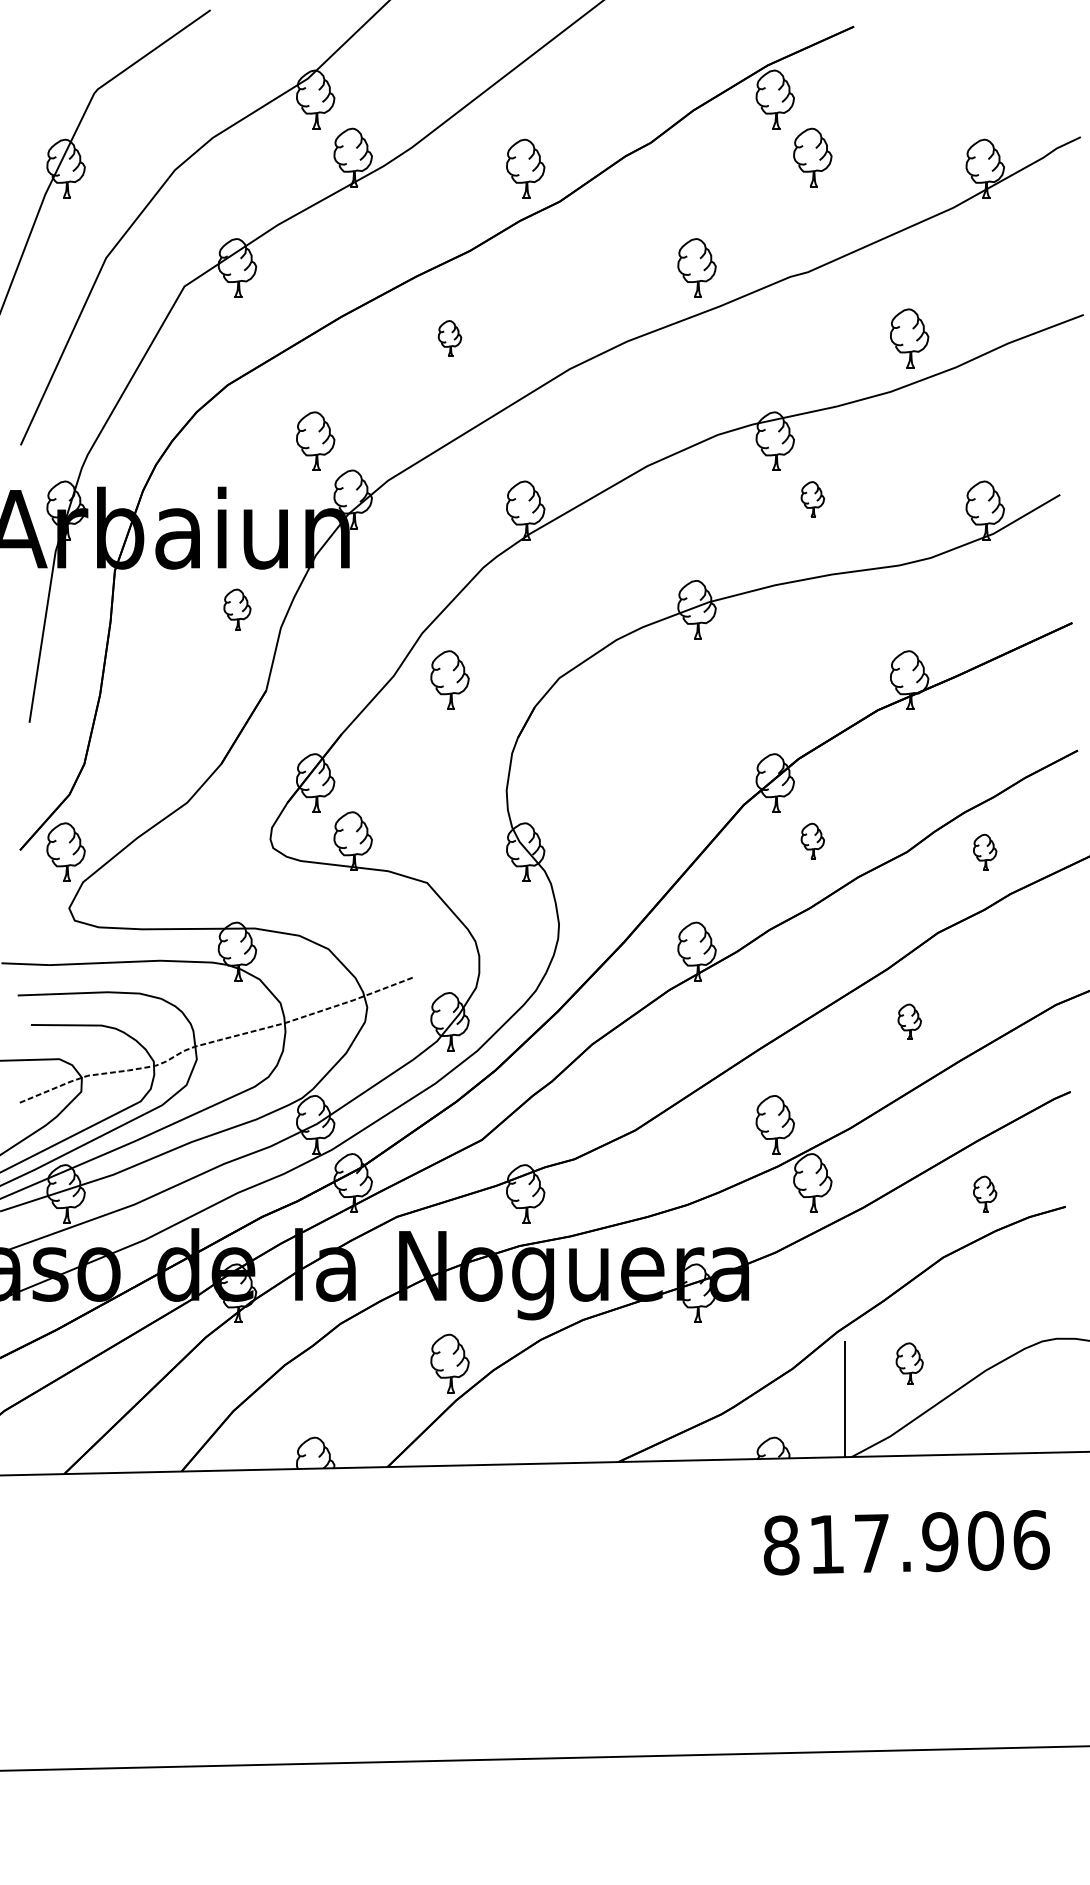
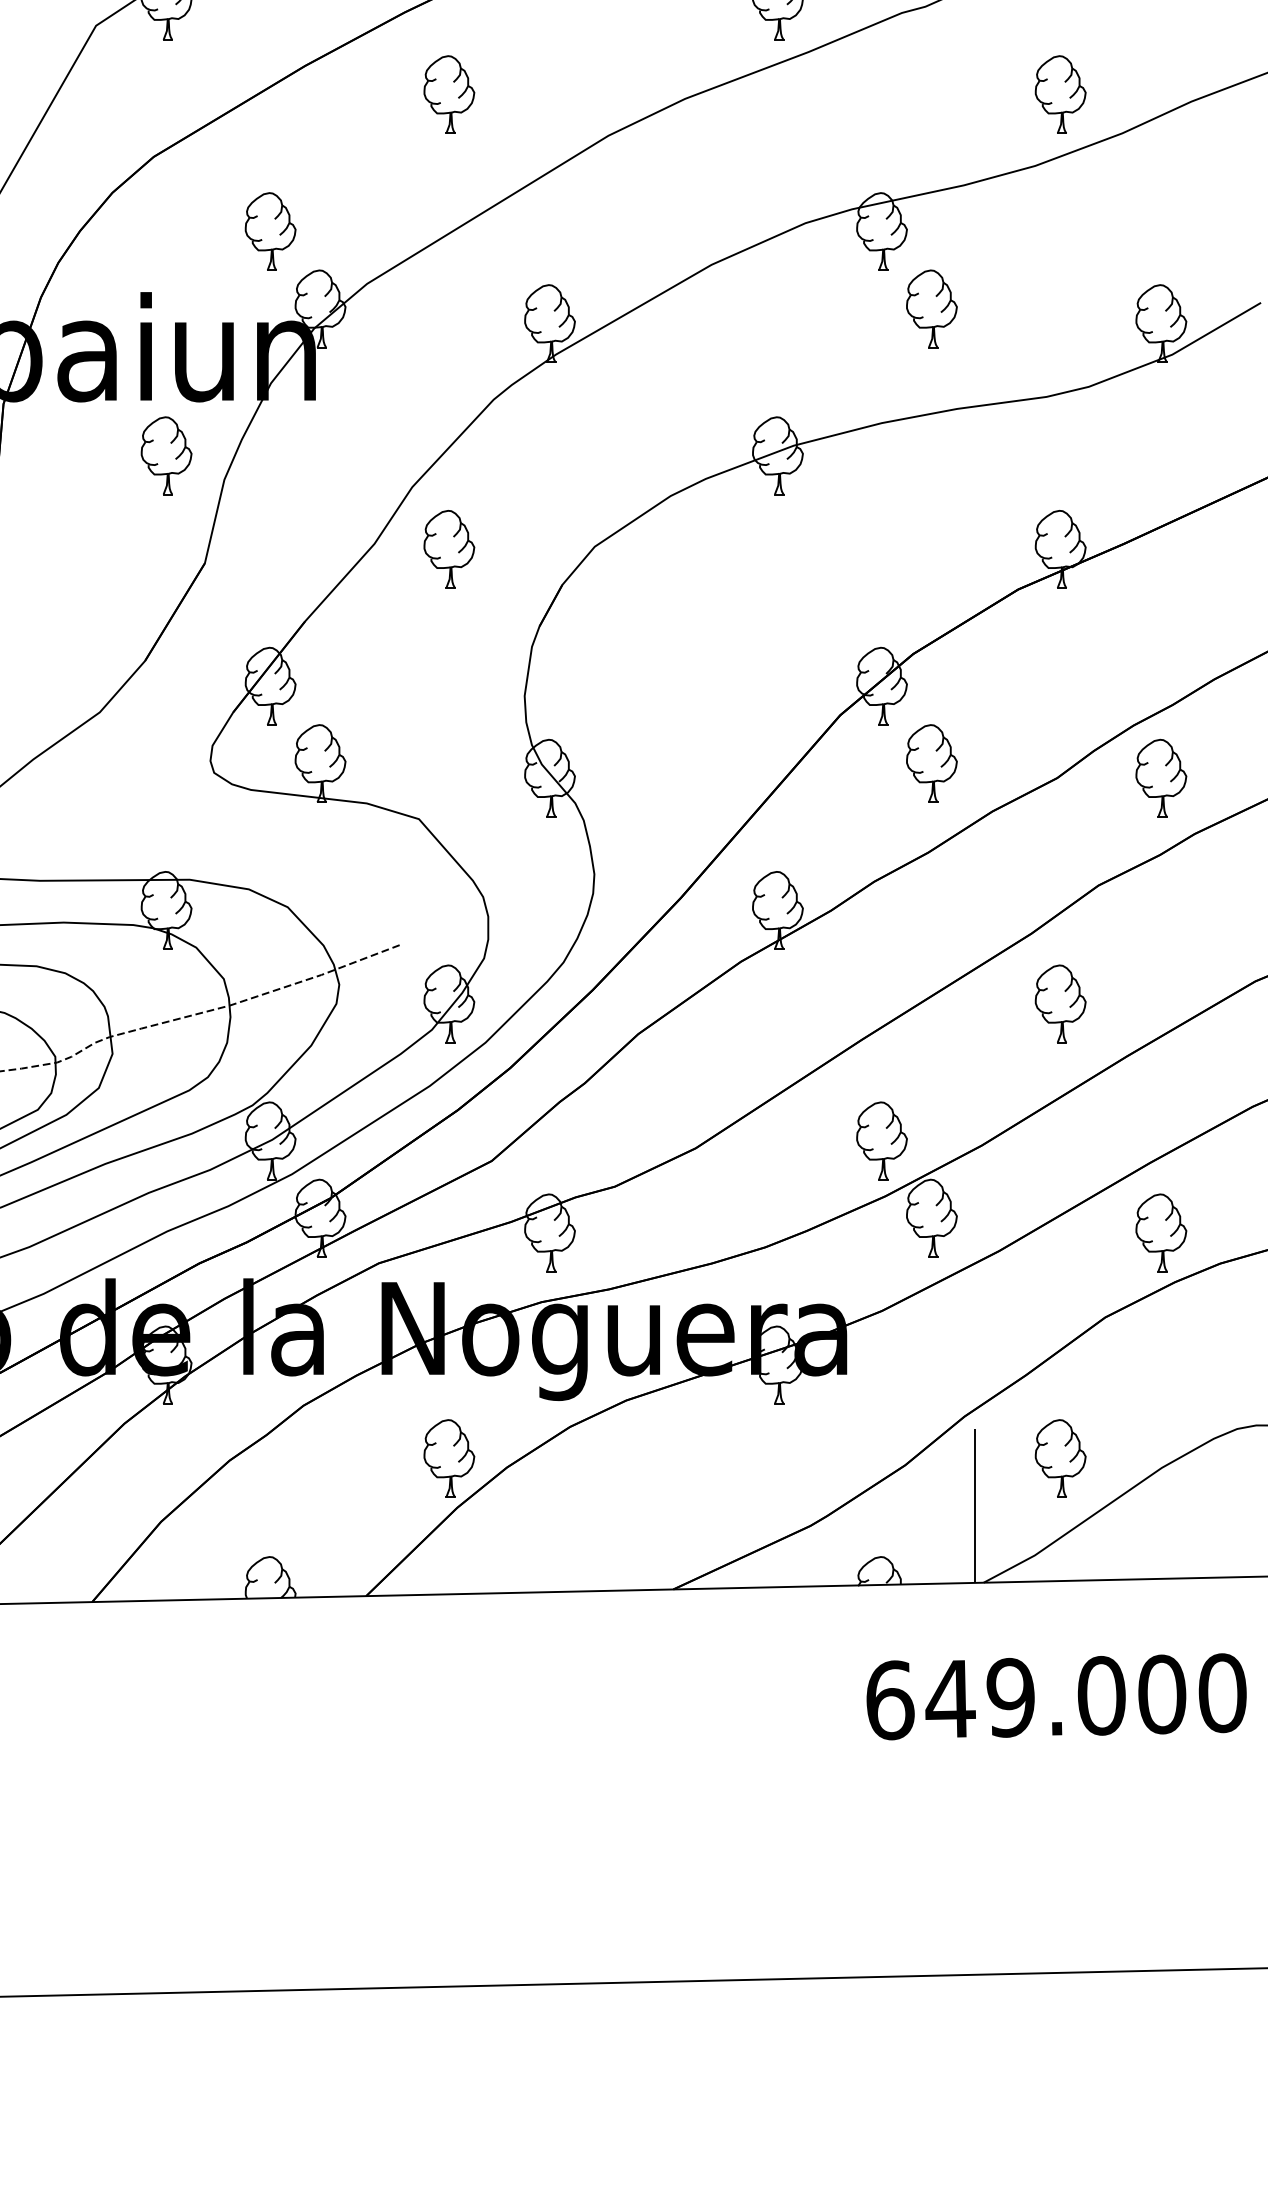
part: (449, 338) -> (448, 94), size x1.67
part: (812, 499) -> (931, 309), size x1.67
part: (237, 609) -> (166, 455), size x1.43
part: (812, 840) -> (931, 762), size x1.67
part: (984, 851) -> (1160, 777), size x1.67
part: (909, 1021) -> (1060, 1003), size x1.67
part: (984, 1193) -> (1160, 1232), size x1.67
part: (909, 1363) -> (1060, 1458), size x1.43
text: (906, 1542) -> (1056, 1696), 817.906 -> 649.000

